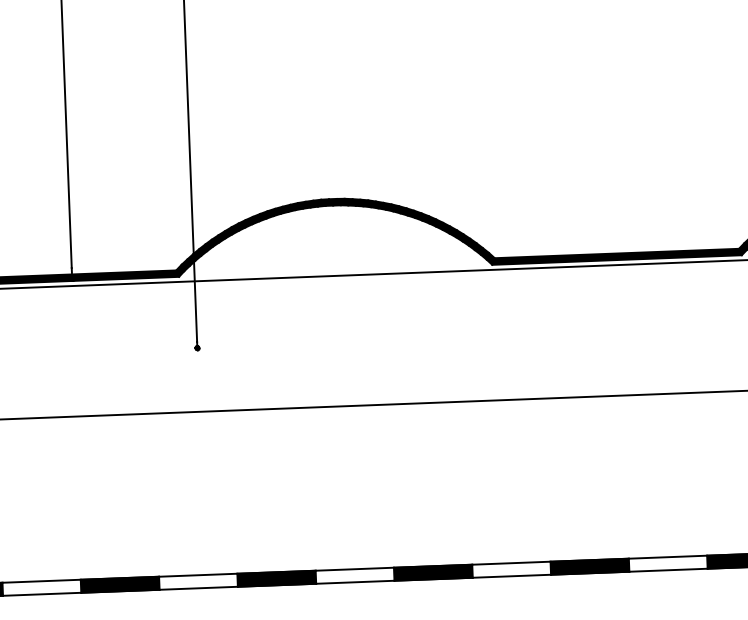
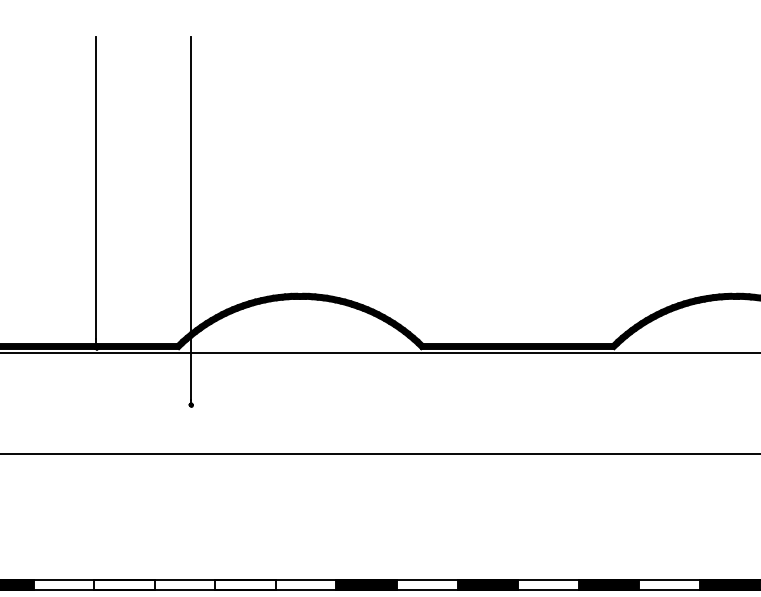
fill: (276, 578) -> (245, 585), removed
fill: (120, 584) -> (124, 585), removed

